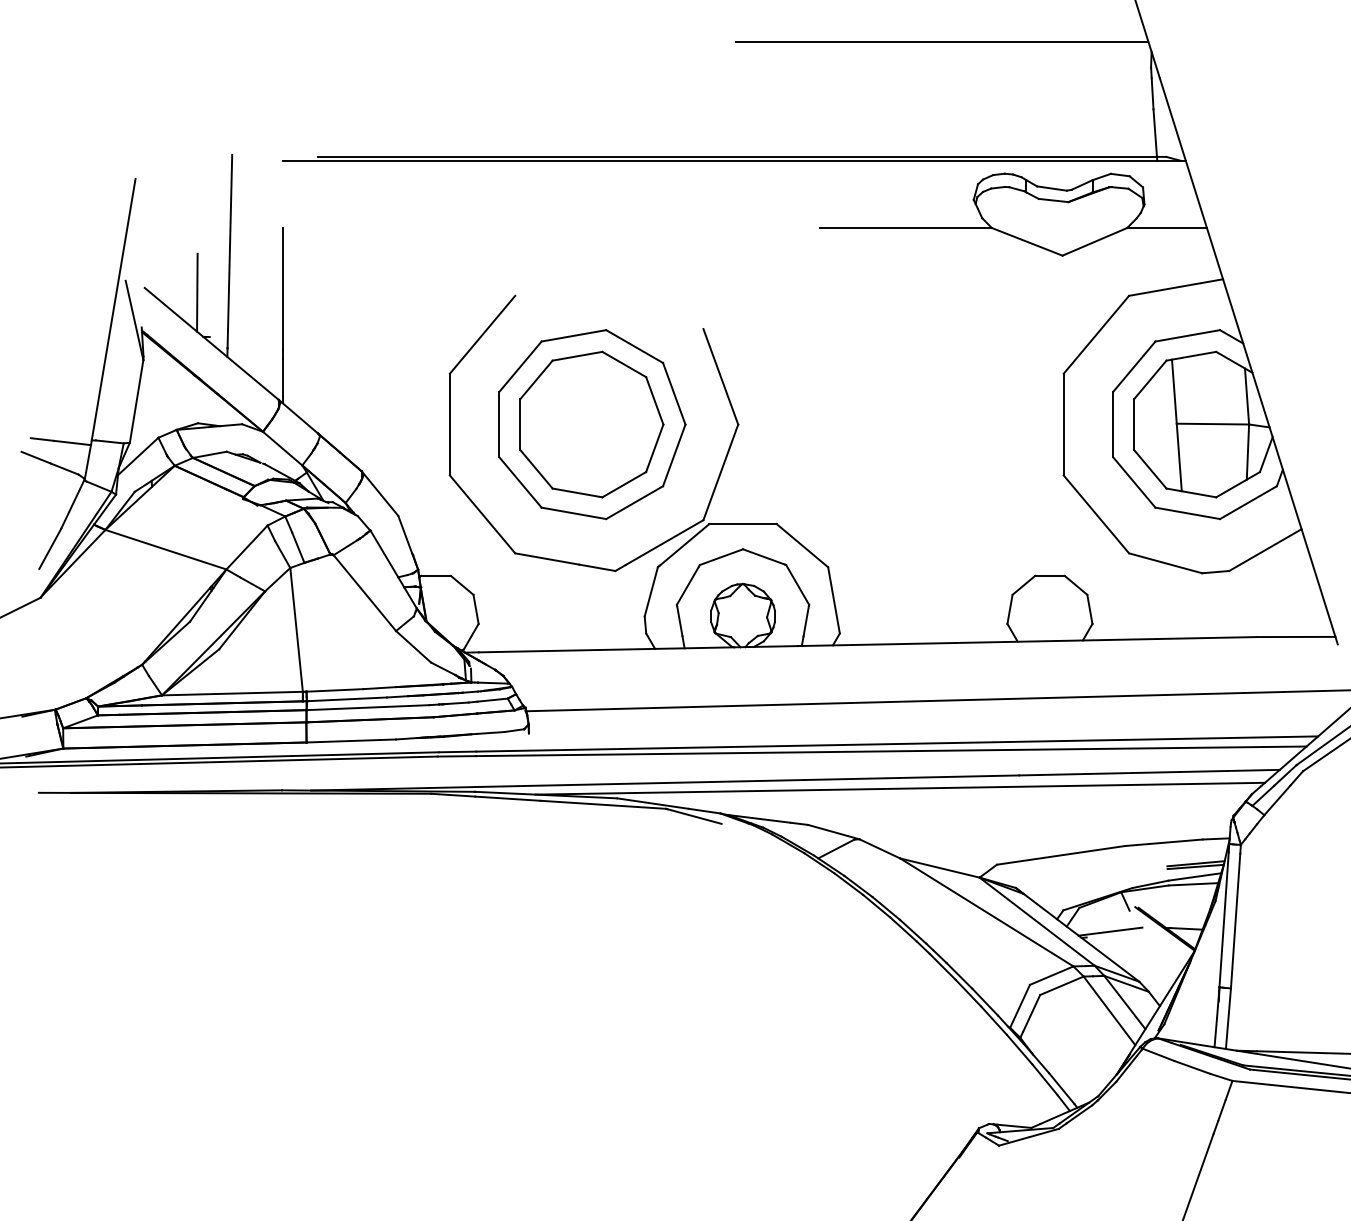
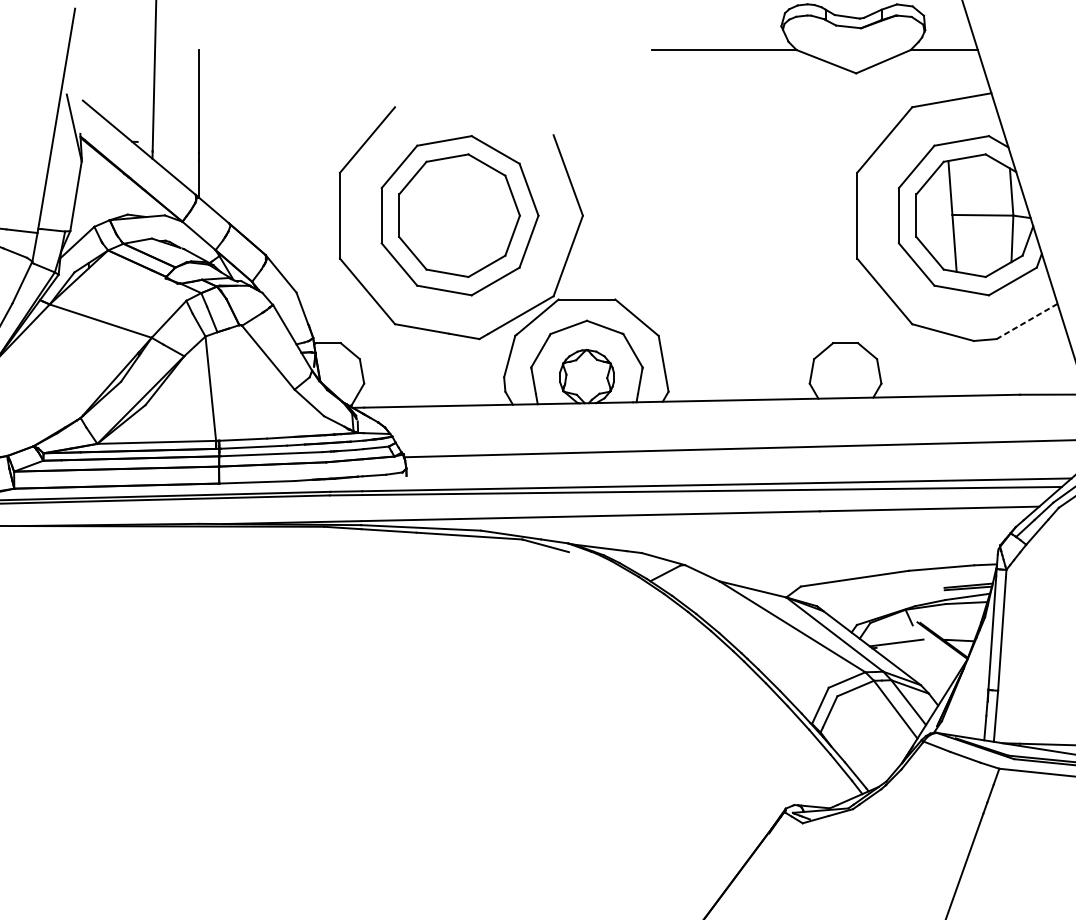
line: (197, 292) -> (127, 104), removed
line: (1265, 550) -> (1027, 321), solid -> dashed
line: (900, 788) -> (719, 522), removed

